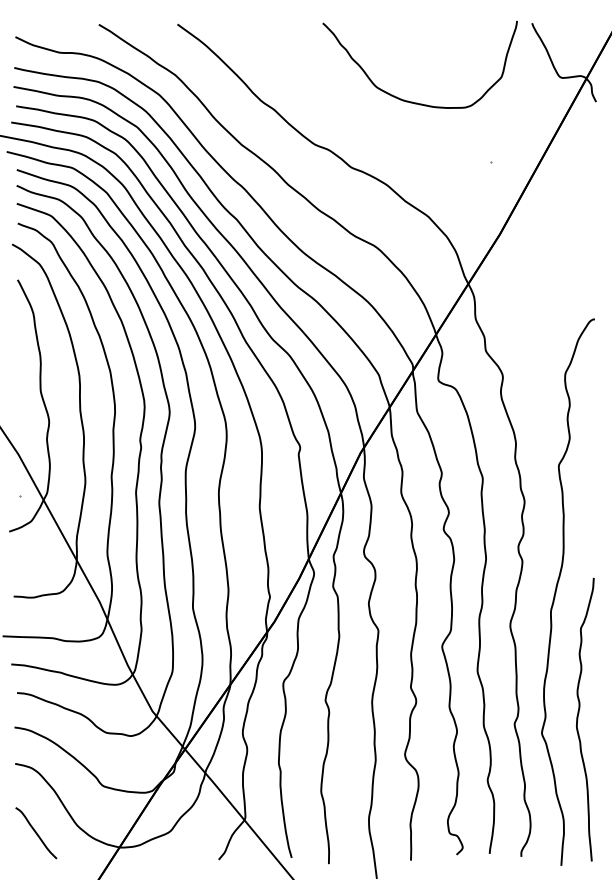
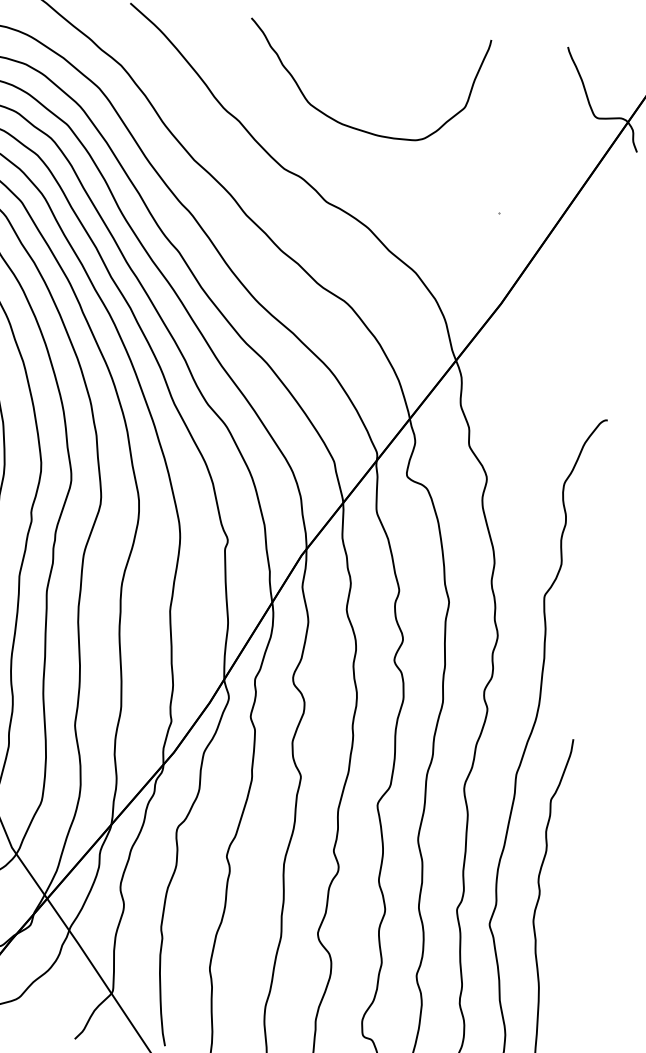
curve: (408, 100) -> (347, 124), moved

